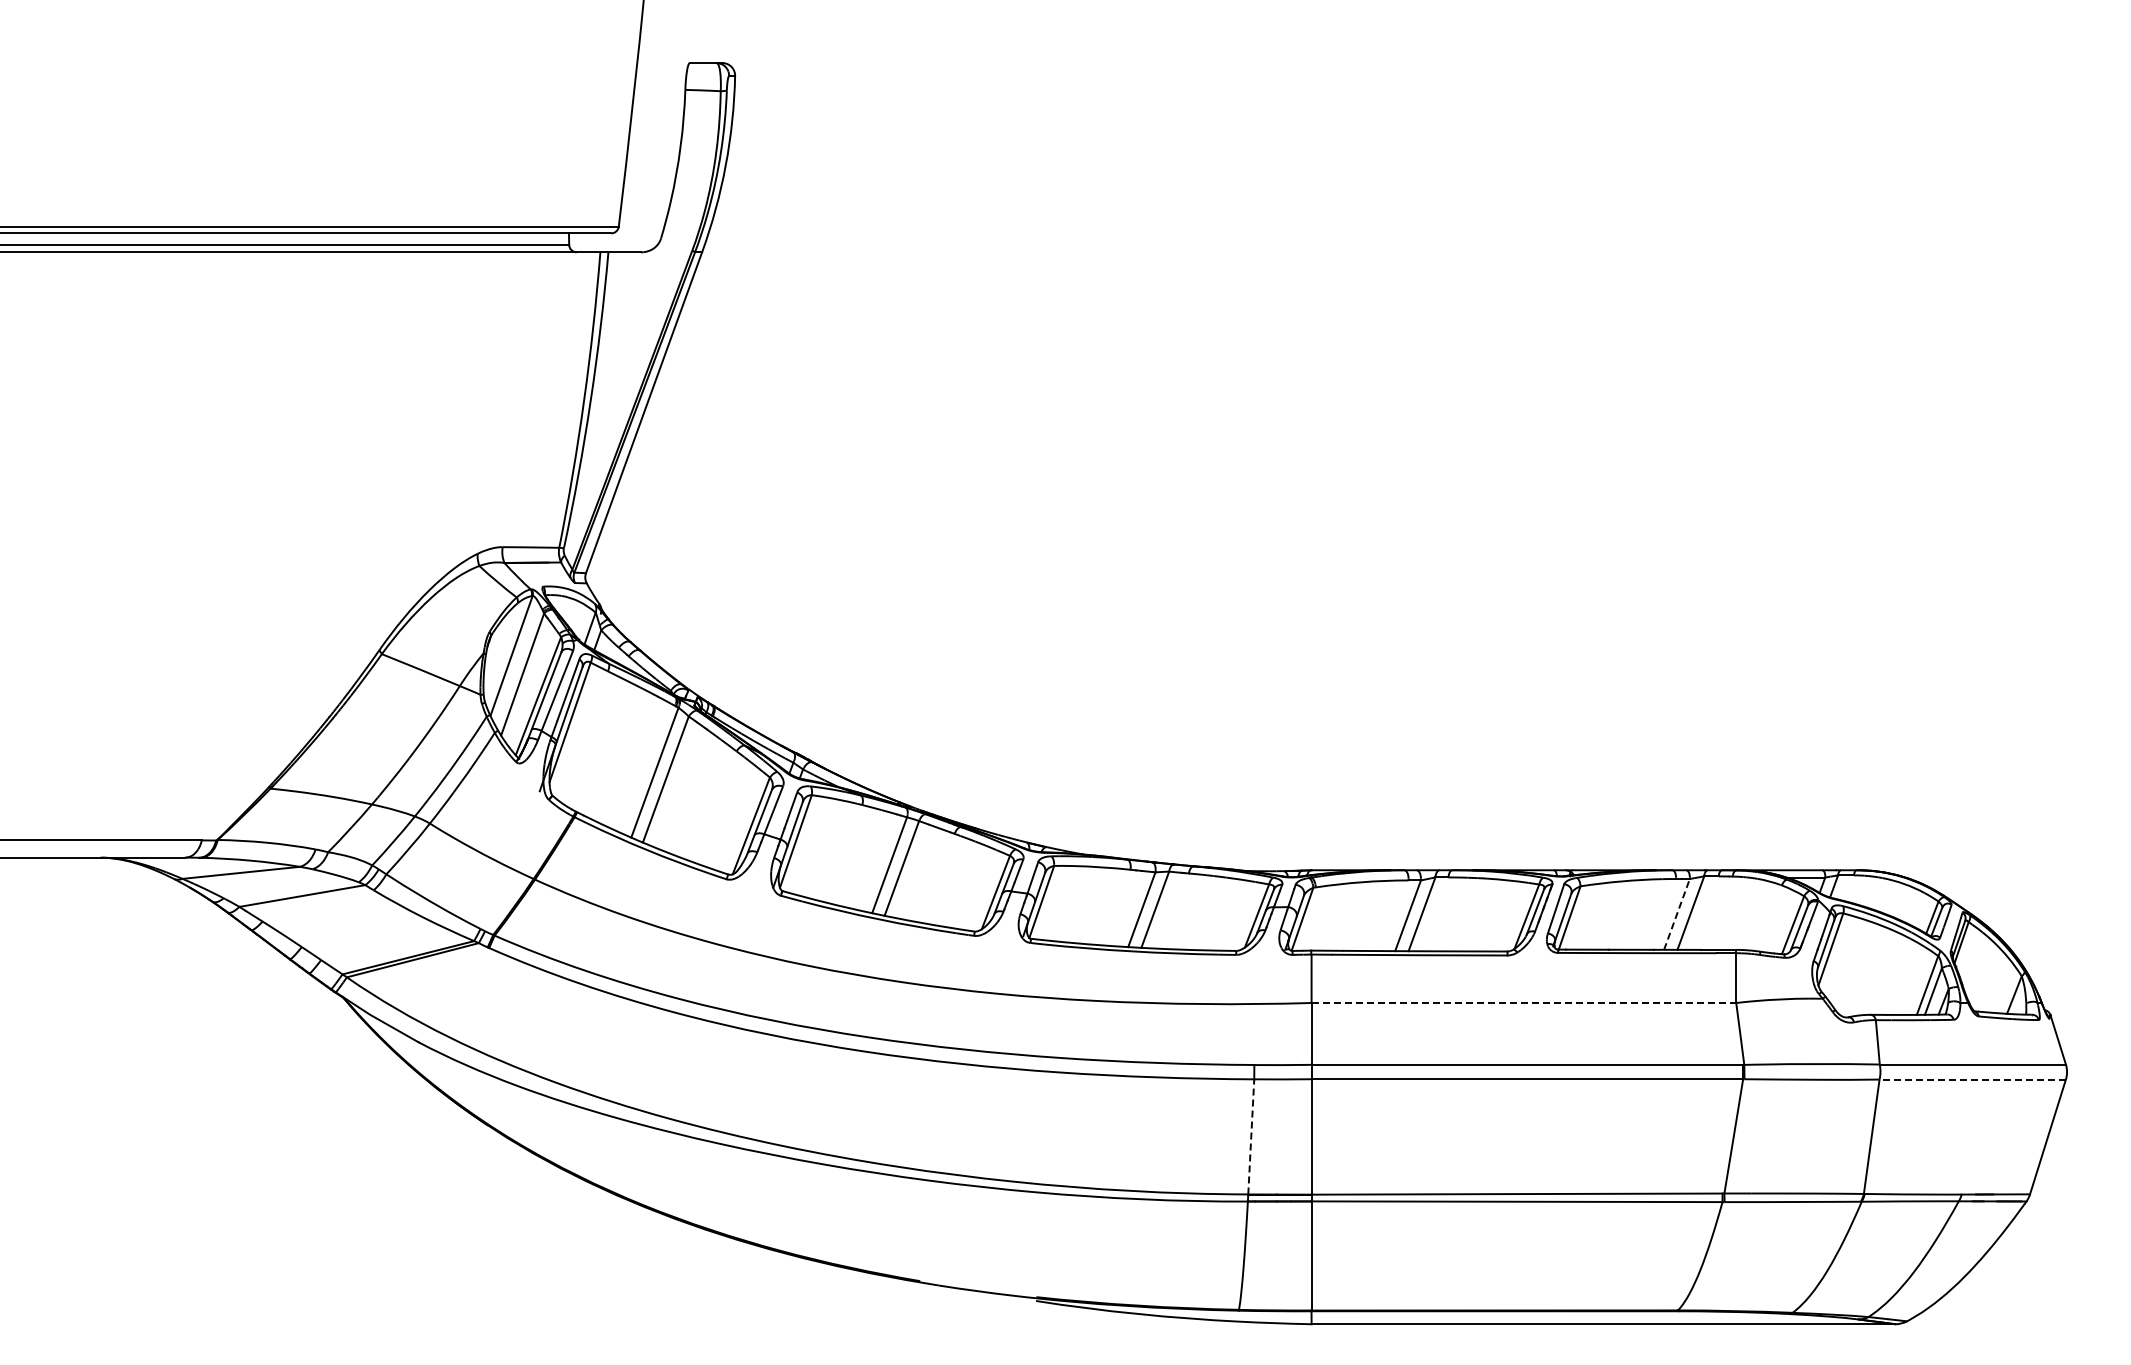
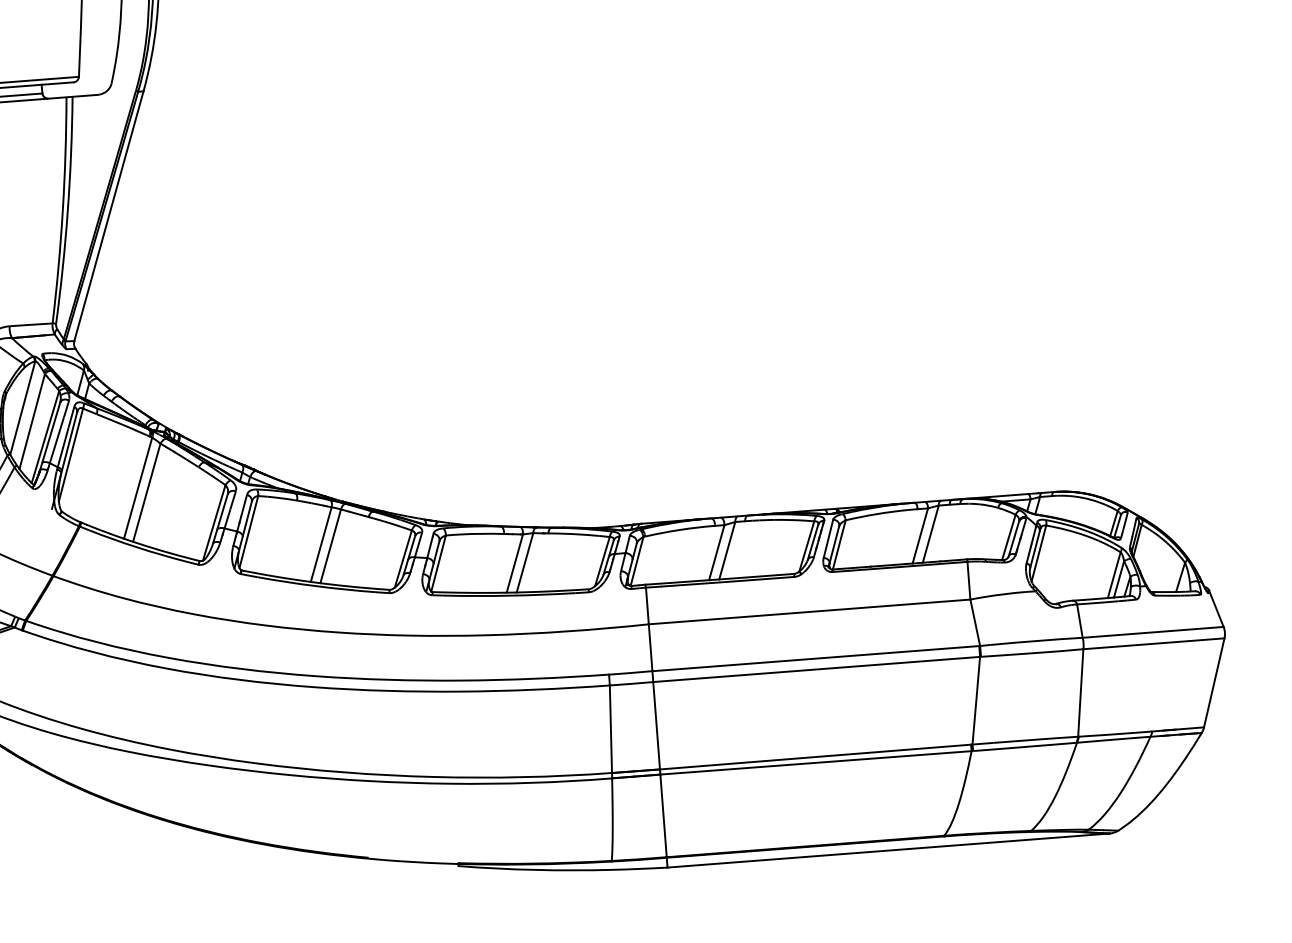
line: (1676, 914) -> (919, 536), dashed -> solid
line: (1524, 1003) -> (810, 612), dashed -> solid
line: (1972, 1079) -> (1153, 643), dashed -> solid
line: (1251, 1136) -> (611, 728), dashed -> solid

